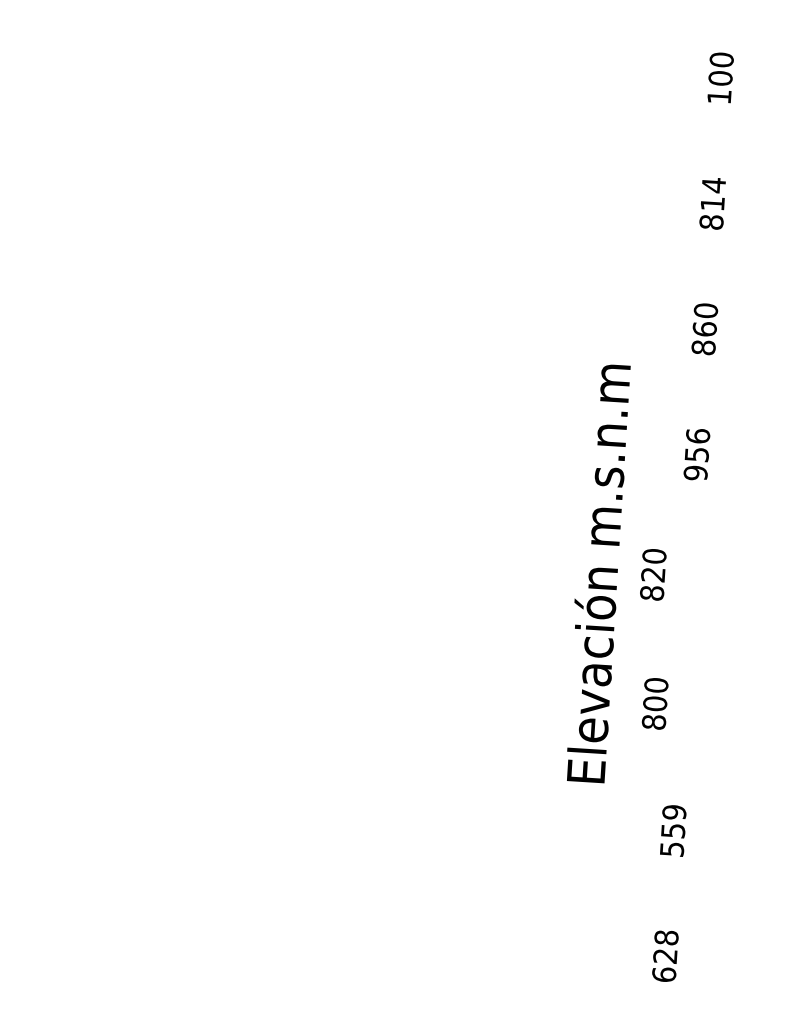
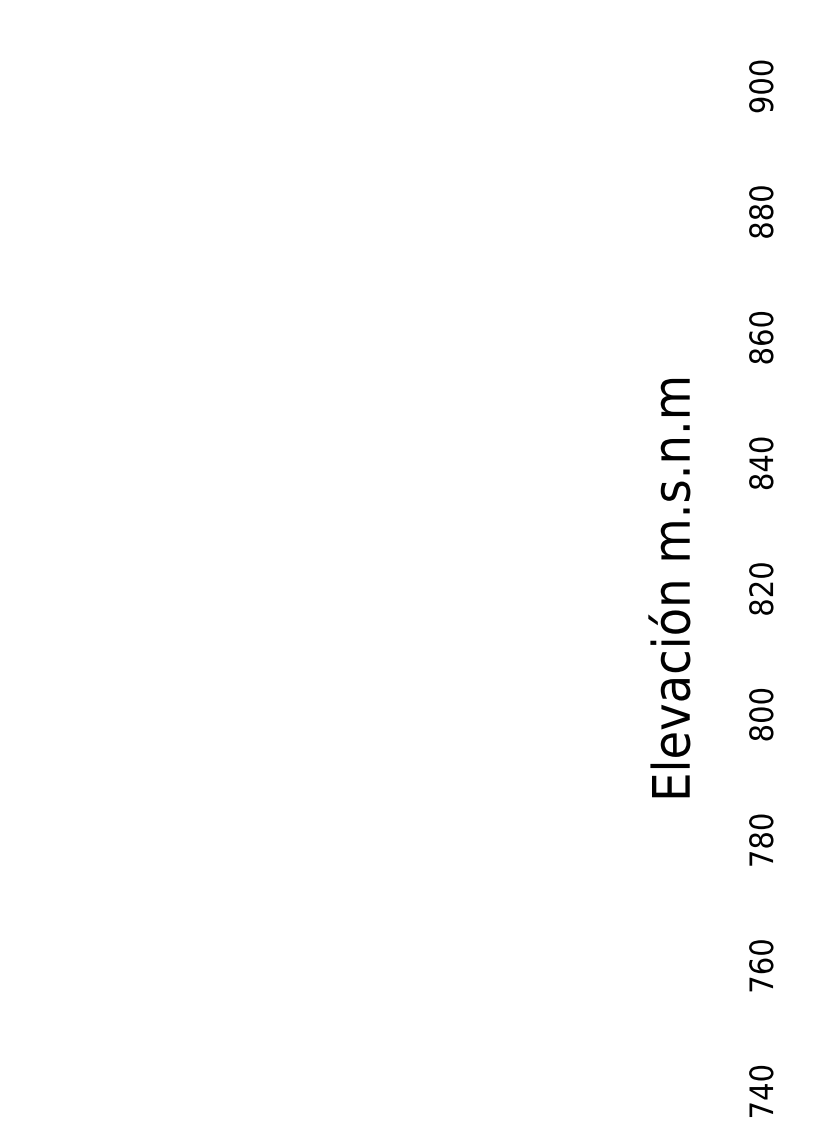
text: (719, 96) -> (761, 104), 100 -> 900
text: (713, 194) -> (761, 202), 814 -> 880
text: (697, 454) -> (761, 463), 956 -> 840
text: (653, 574) -> (761, 588), moved
text: (655, 703) -> (761, 714), moved
text: (673, 830) -> (761, 839), 559 -> 780
text: (665, 955) -> (761, 965), 628 -> 760

